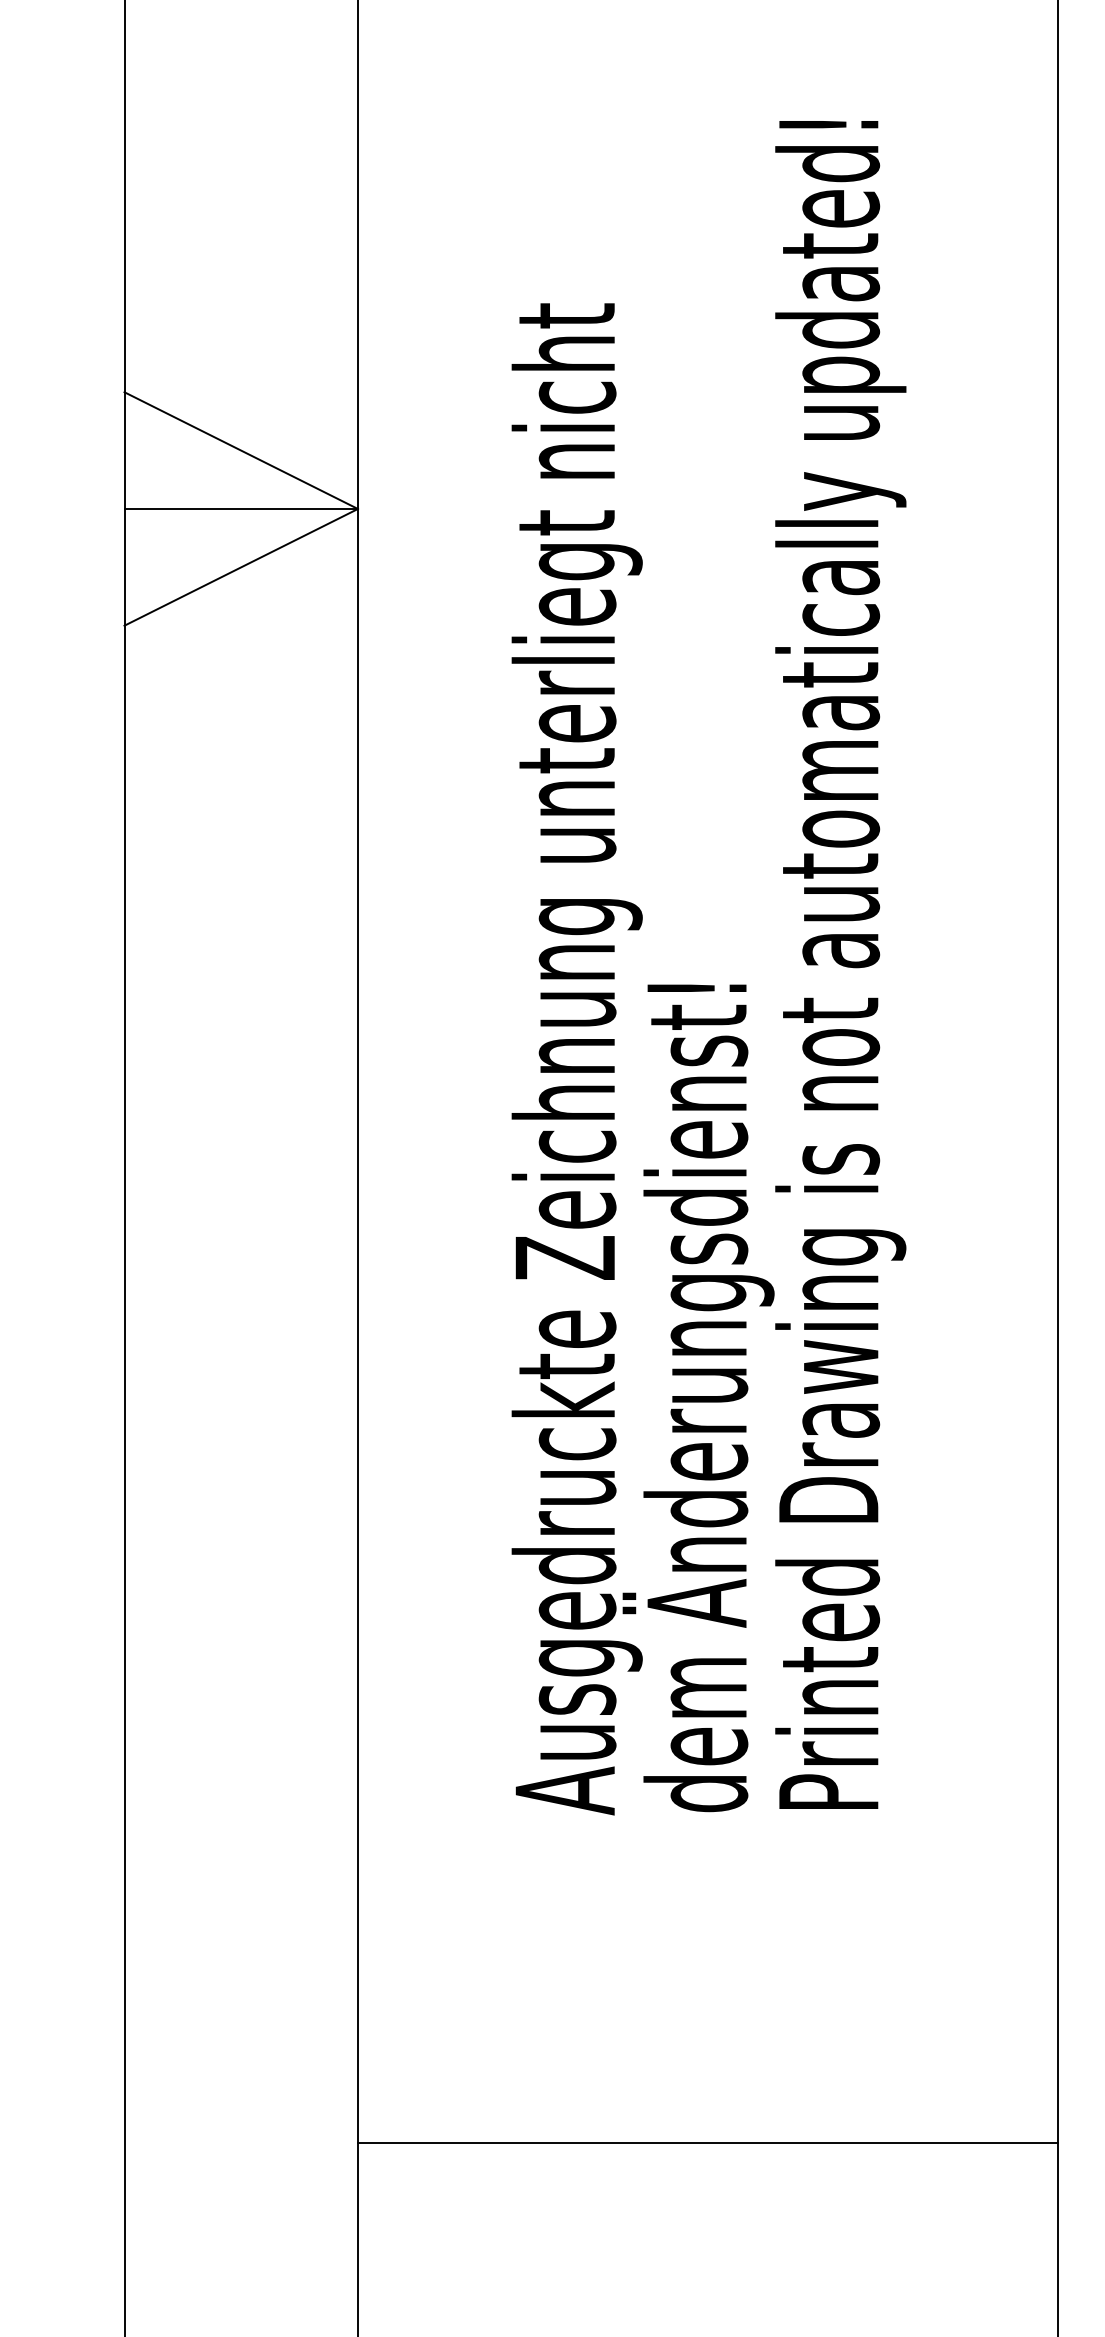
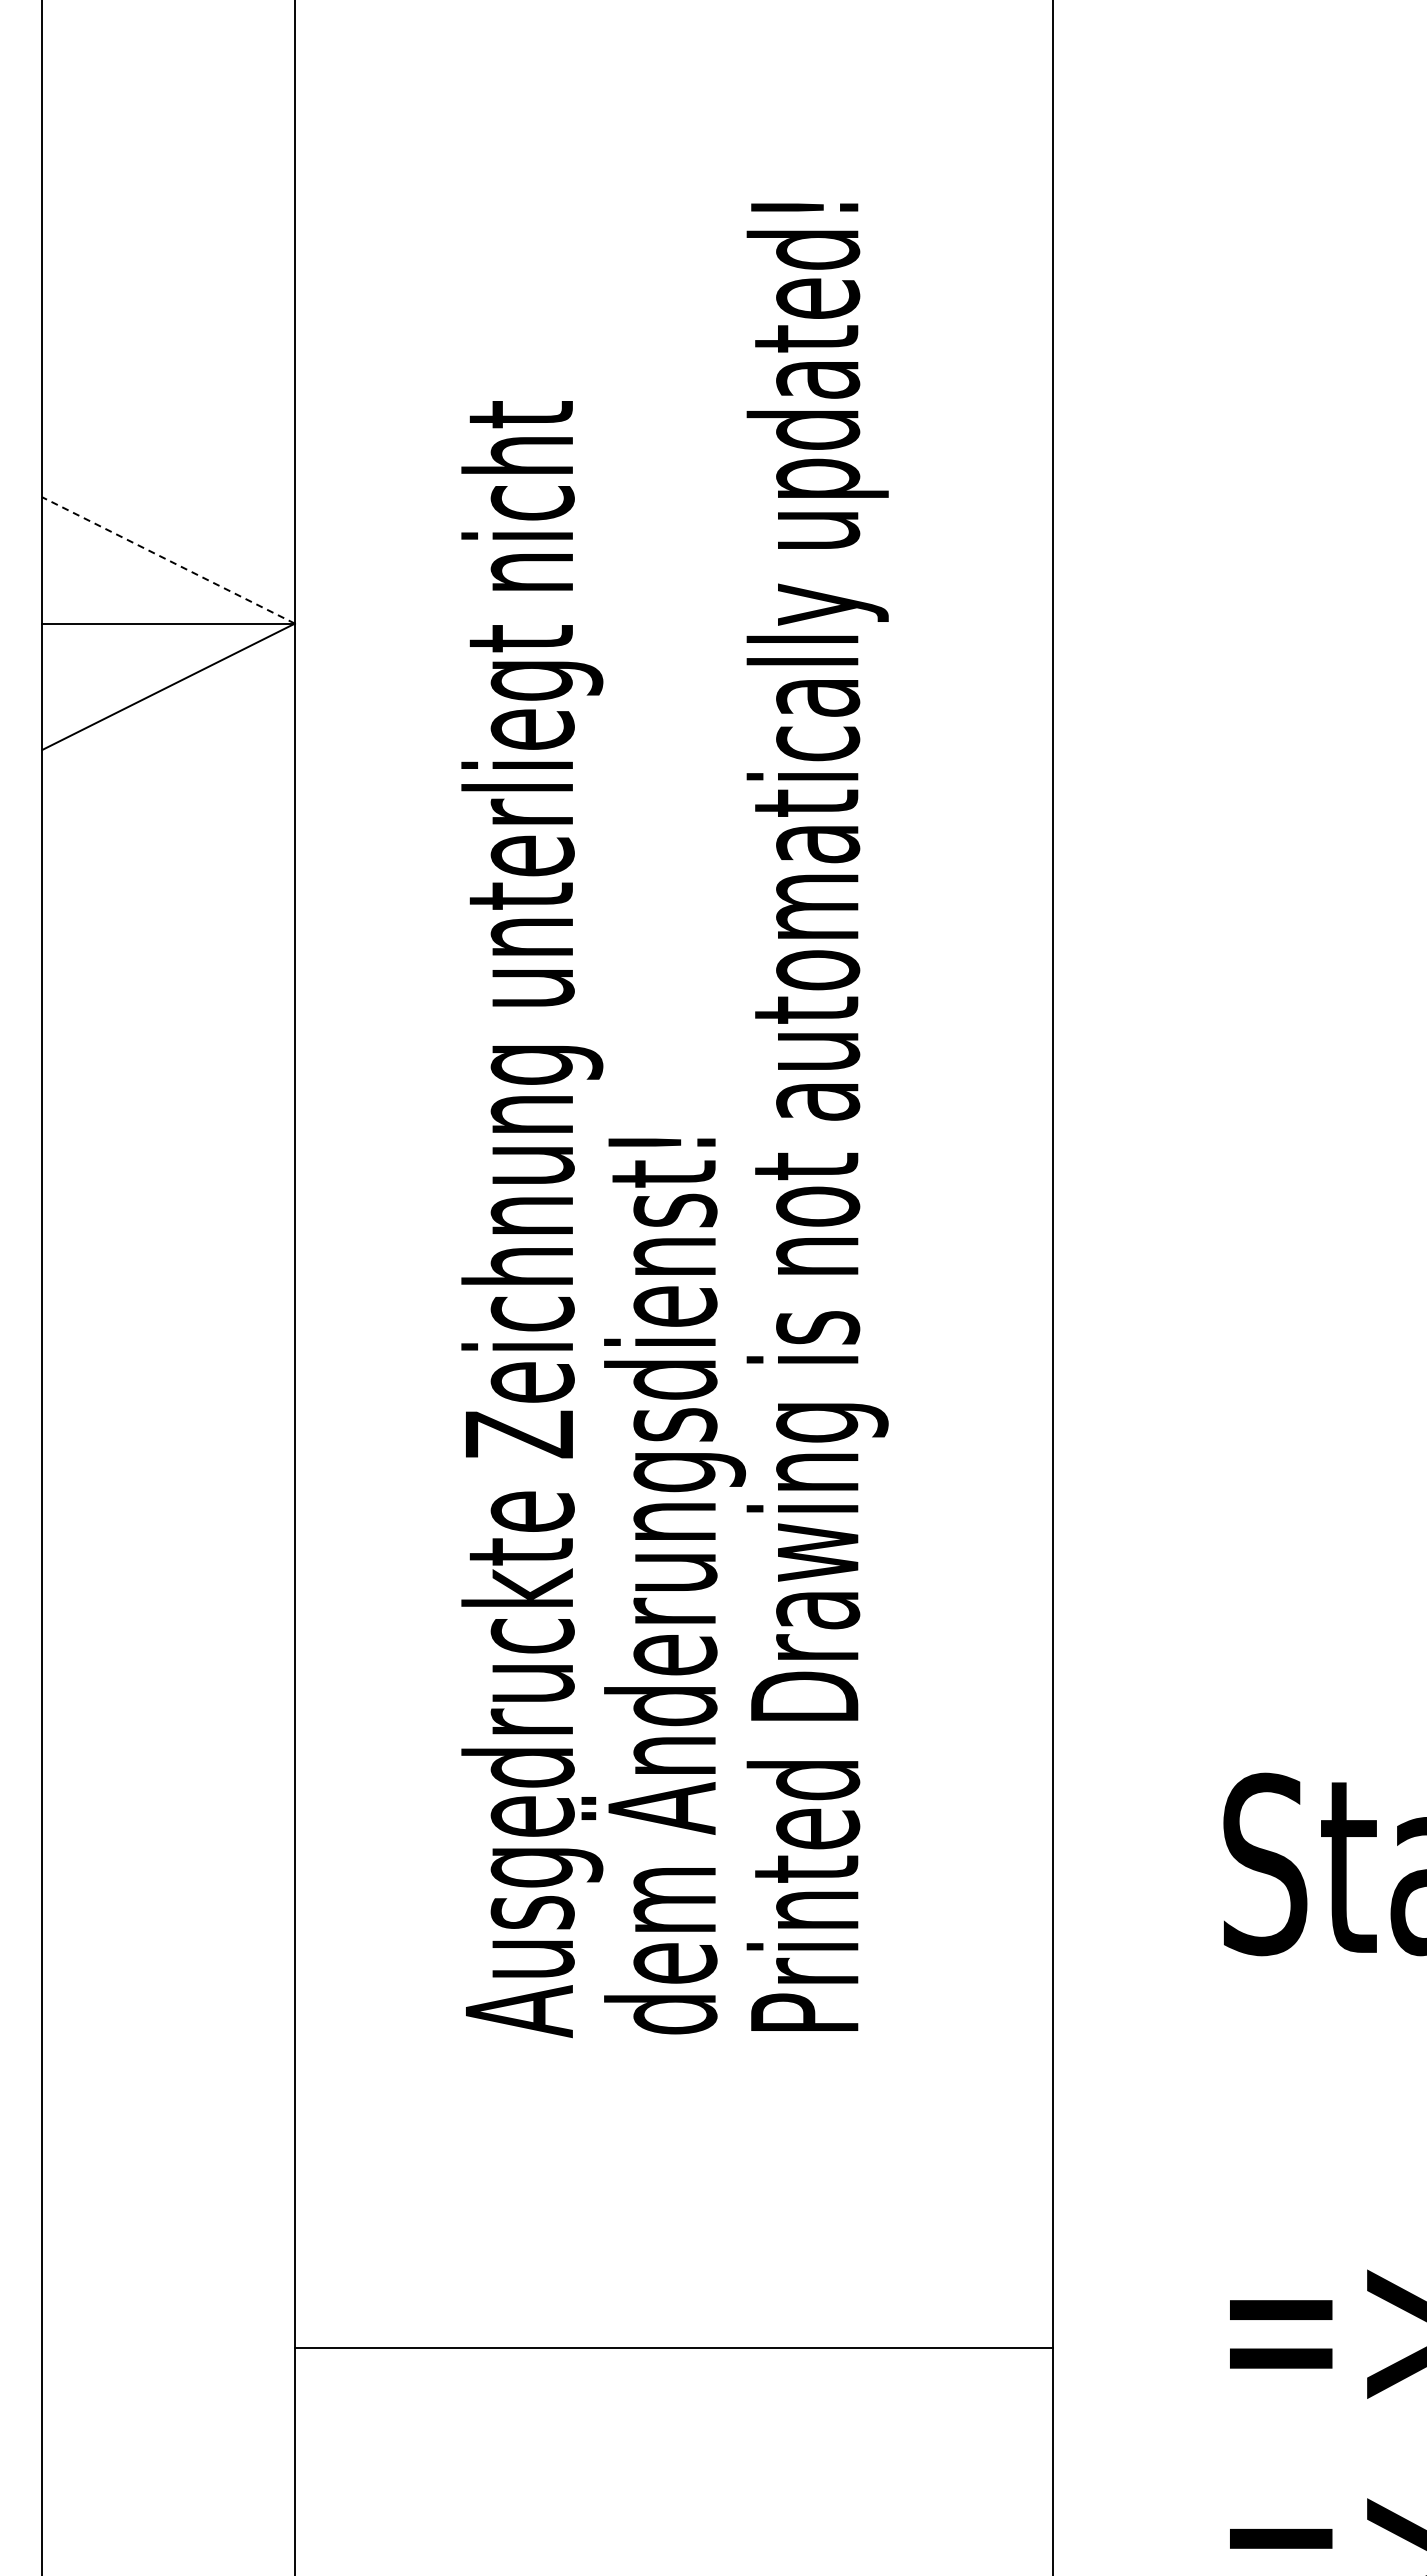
line: (241, 450) -> (168, 560), solid -> dashed
line: (707, 2142) -> (673, 2347), moved

